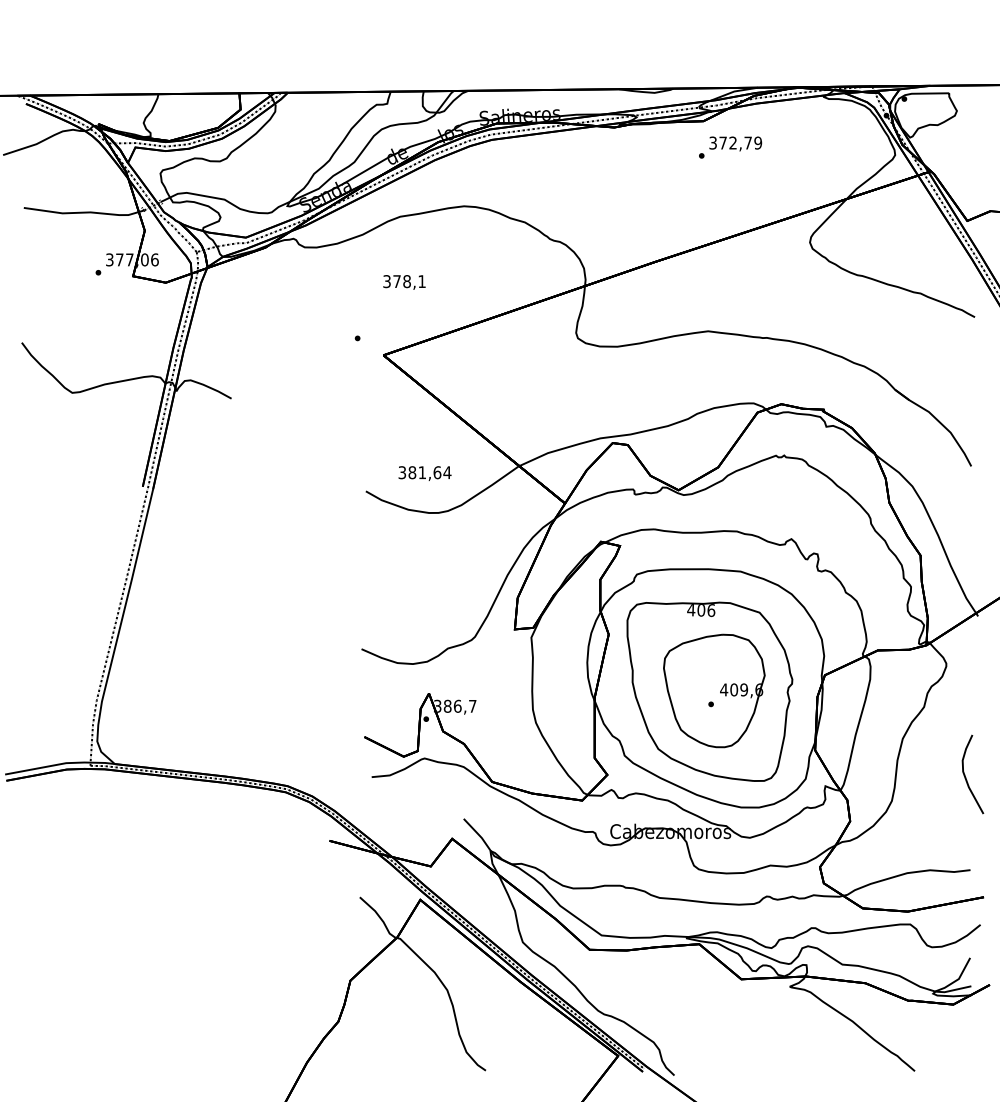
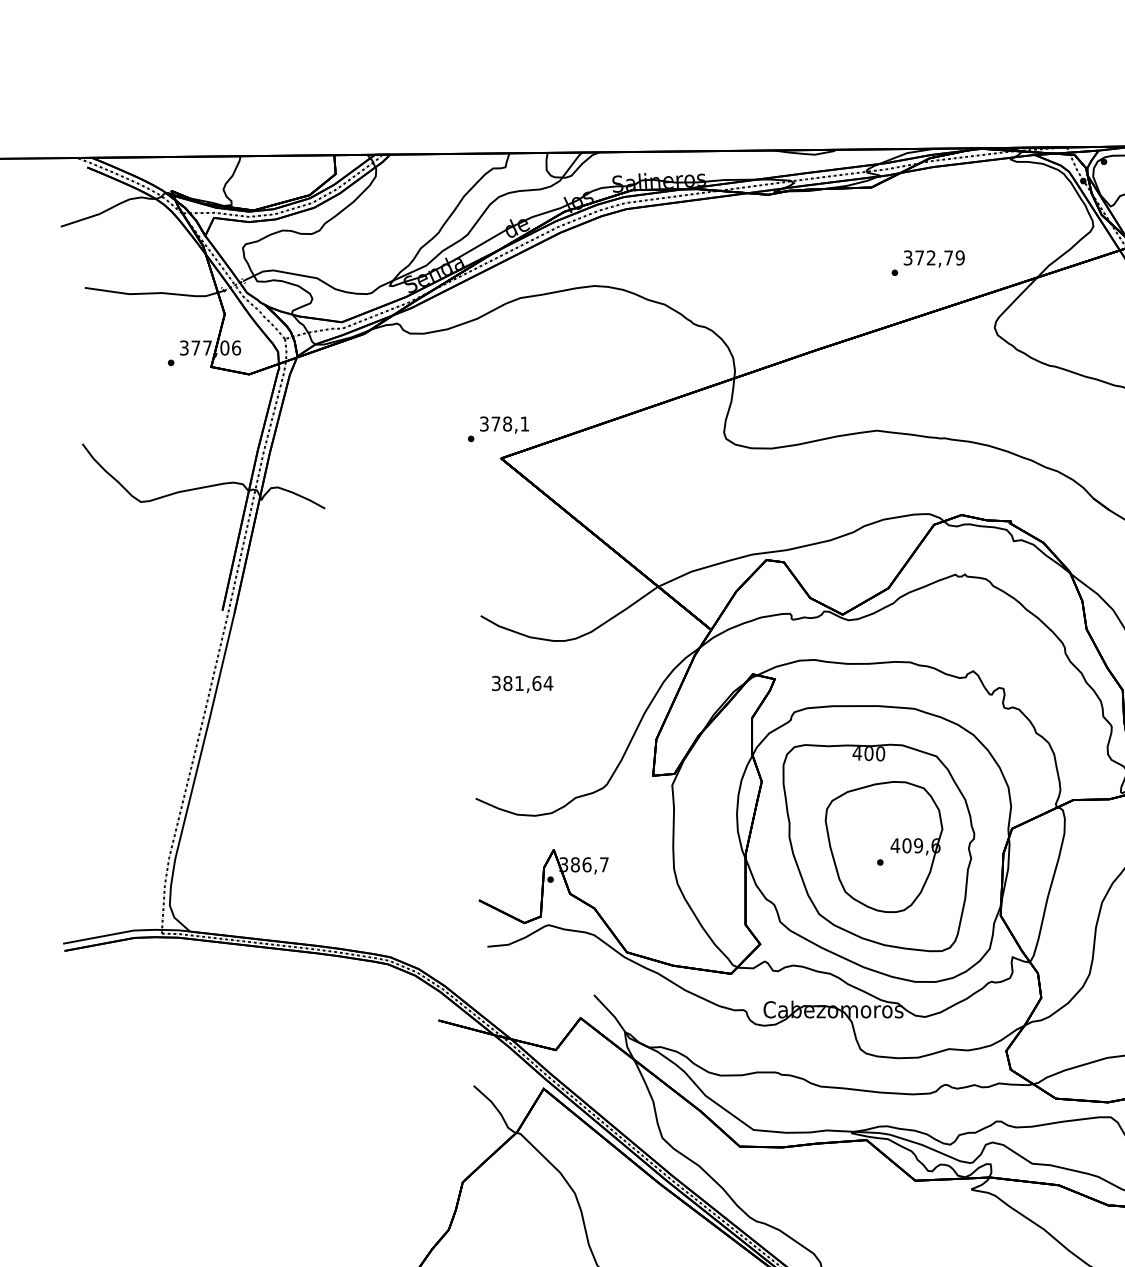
text: (730, 147) -> (928, 263), moved
text: (404, 282) -> (504, 425), moved
text: (424, 473) -> (521, 684), moved
text: (711, 610) -> (880, 753), 406 -> 400

